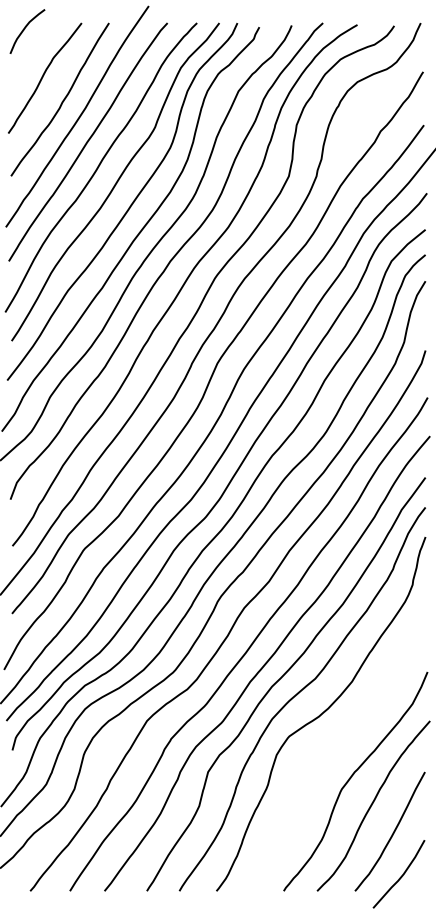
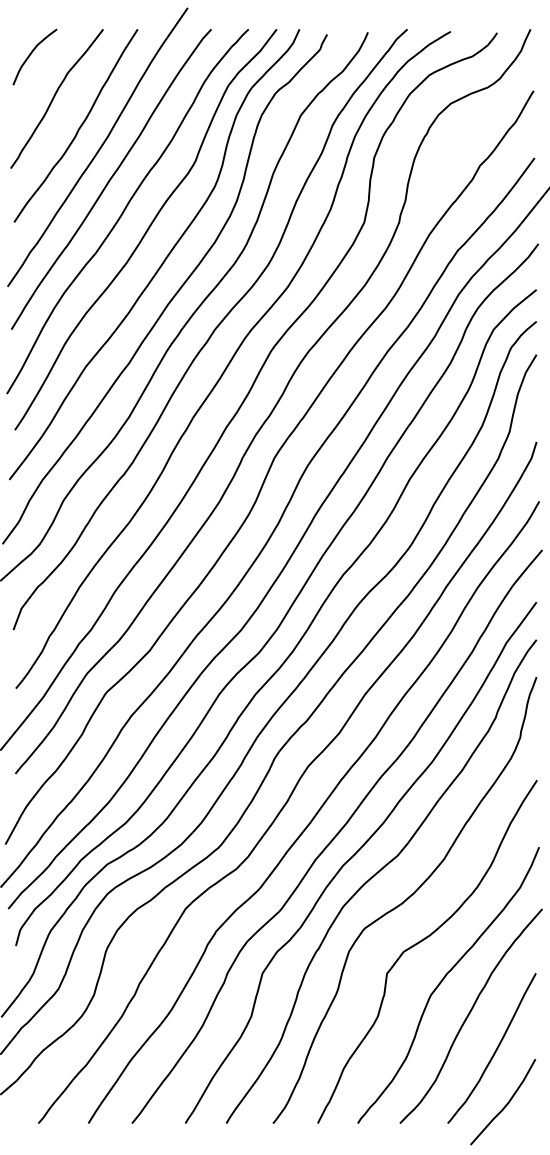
curve: (25, 28) -> (32, 53), moved
curve: (334, 747) -> (421, 942), added

